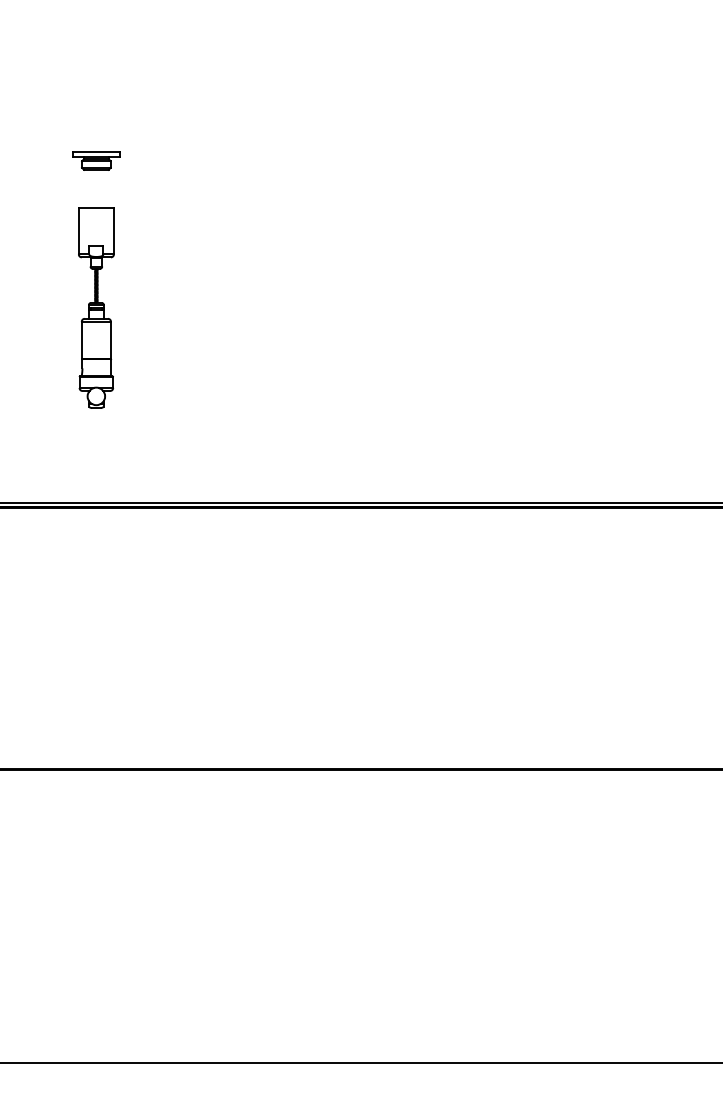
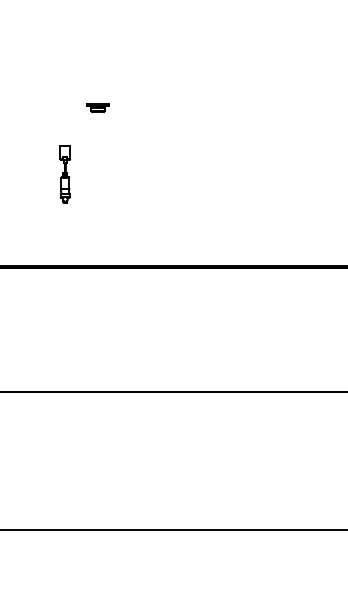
part: (94, 162) -> (97, 108), moved
part: (96, 308) -> (65, 174), size x0.6

